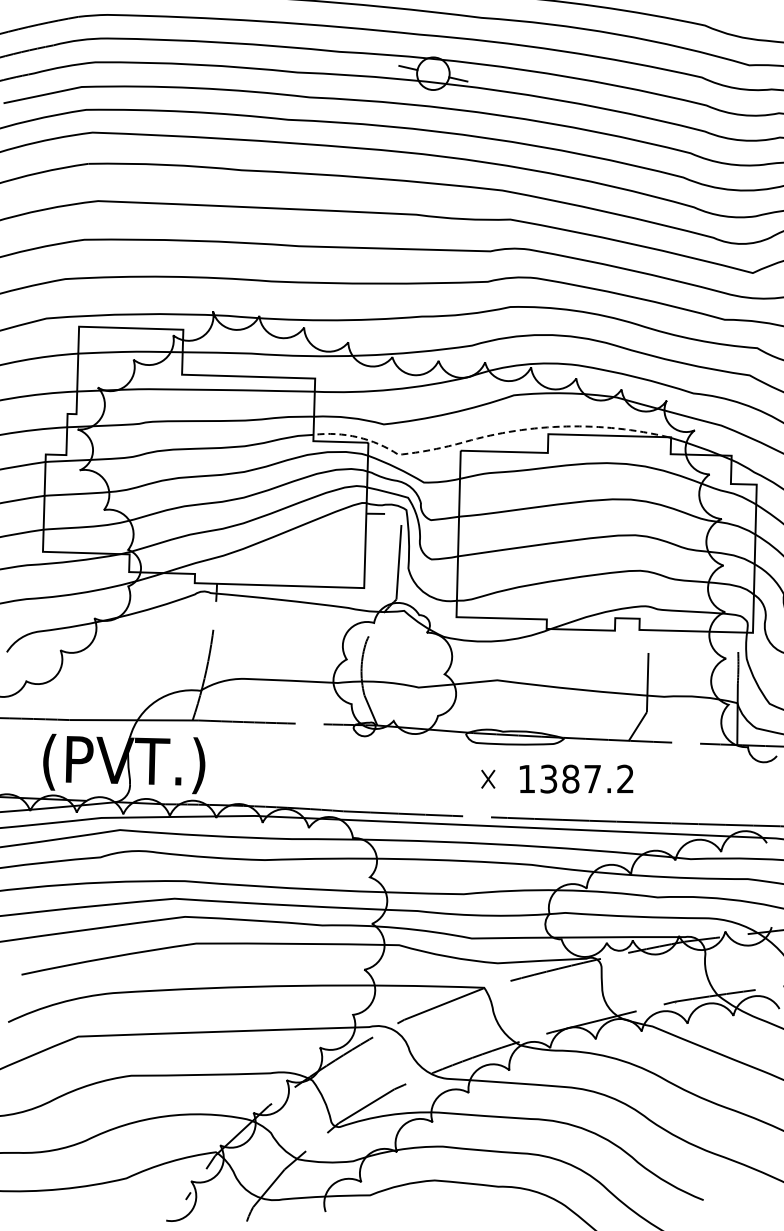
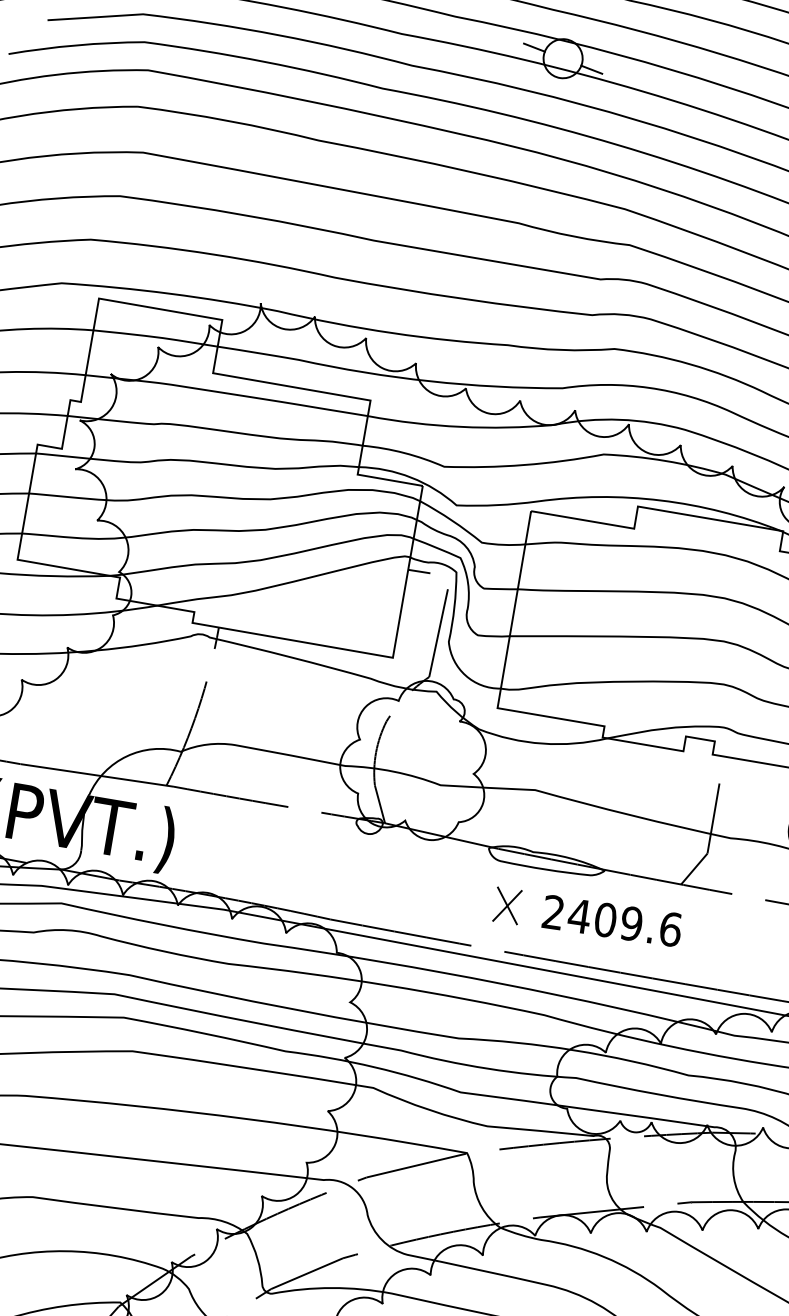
line: (486, 436) -> (564, 498), dashed -> solid
text: (576, 778) -> (612, 920), 1387.2 -> 2409.6
part: (488, 779) -> (507, 906), size x1.67

